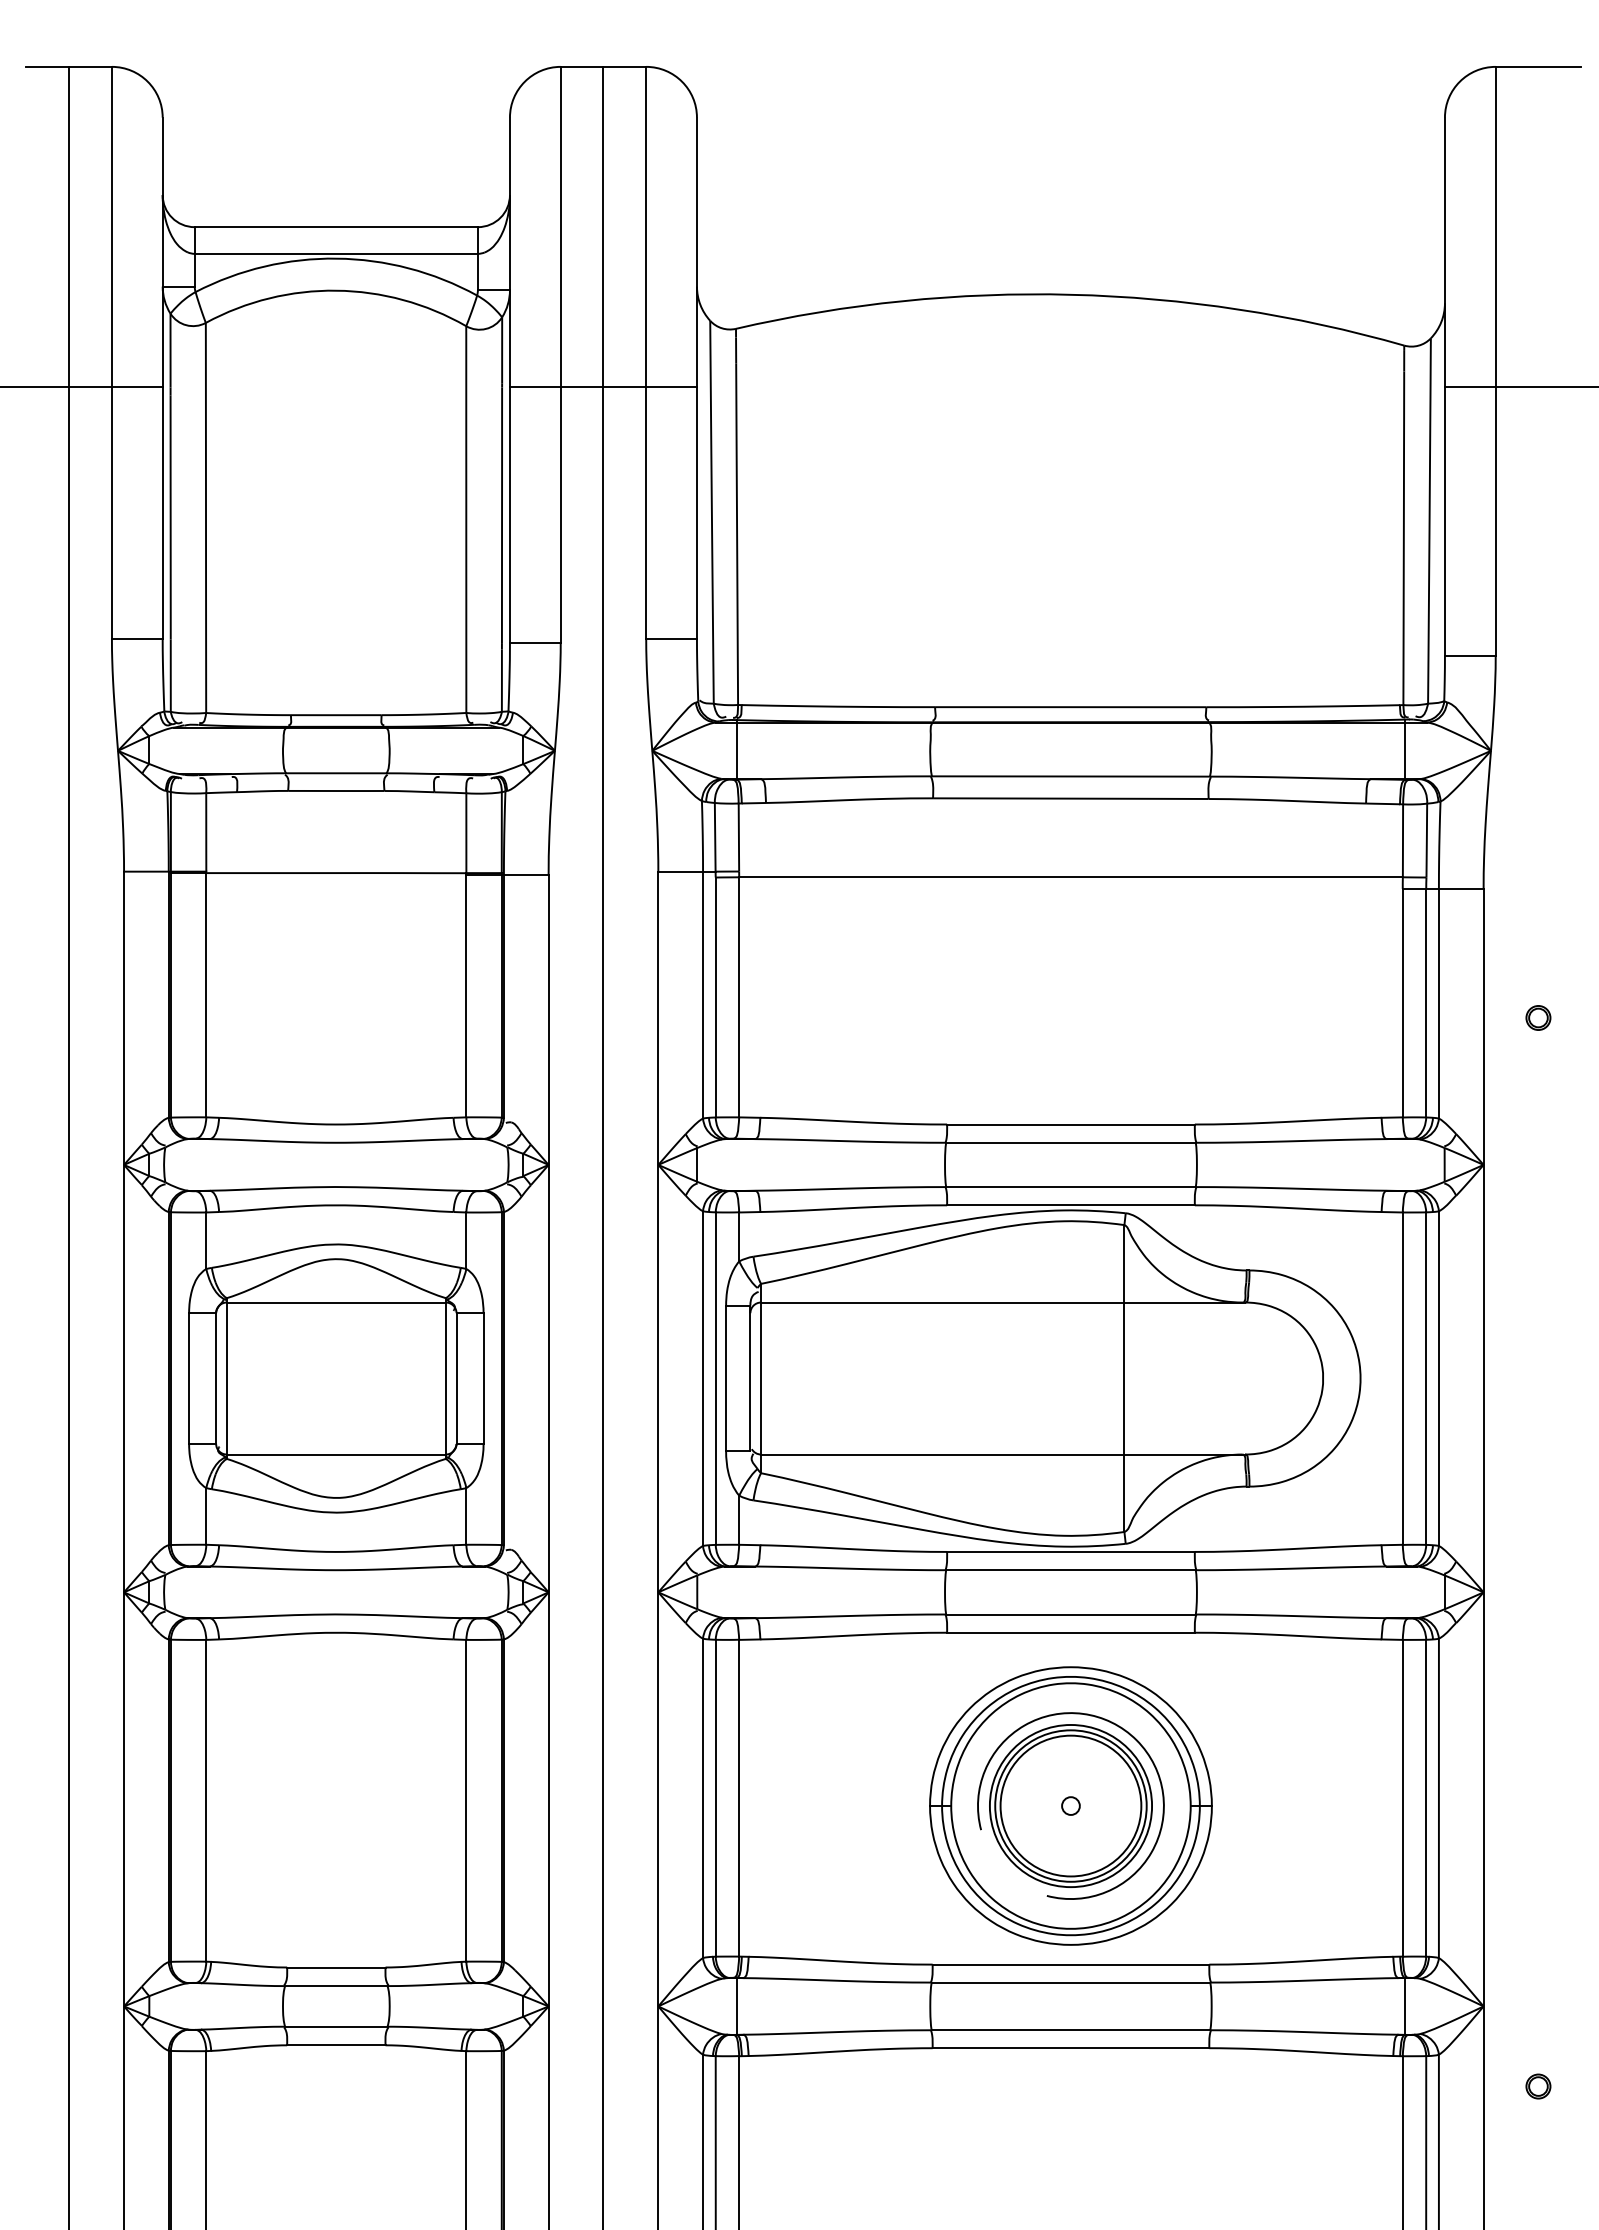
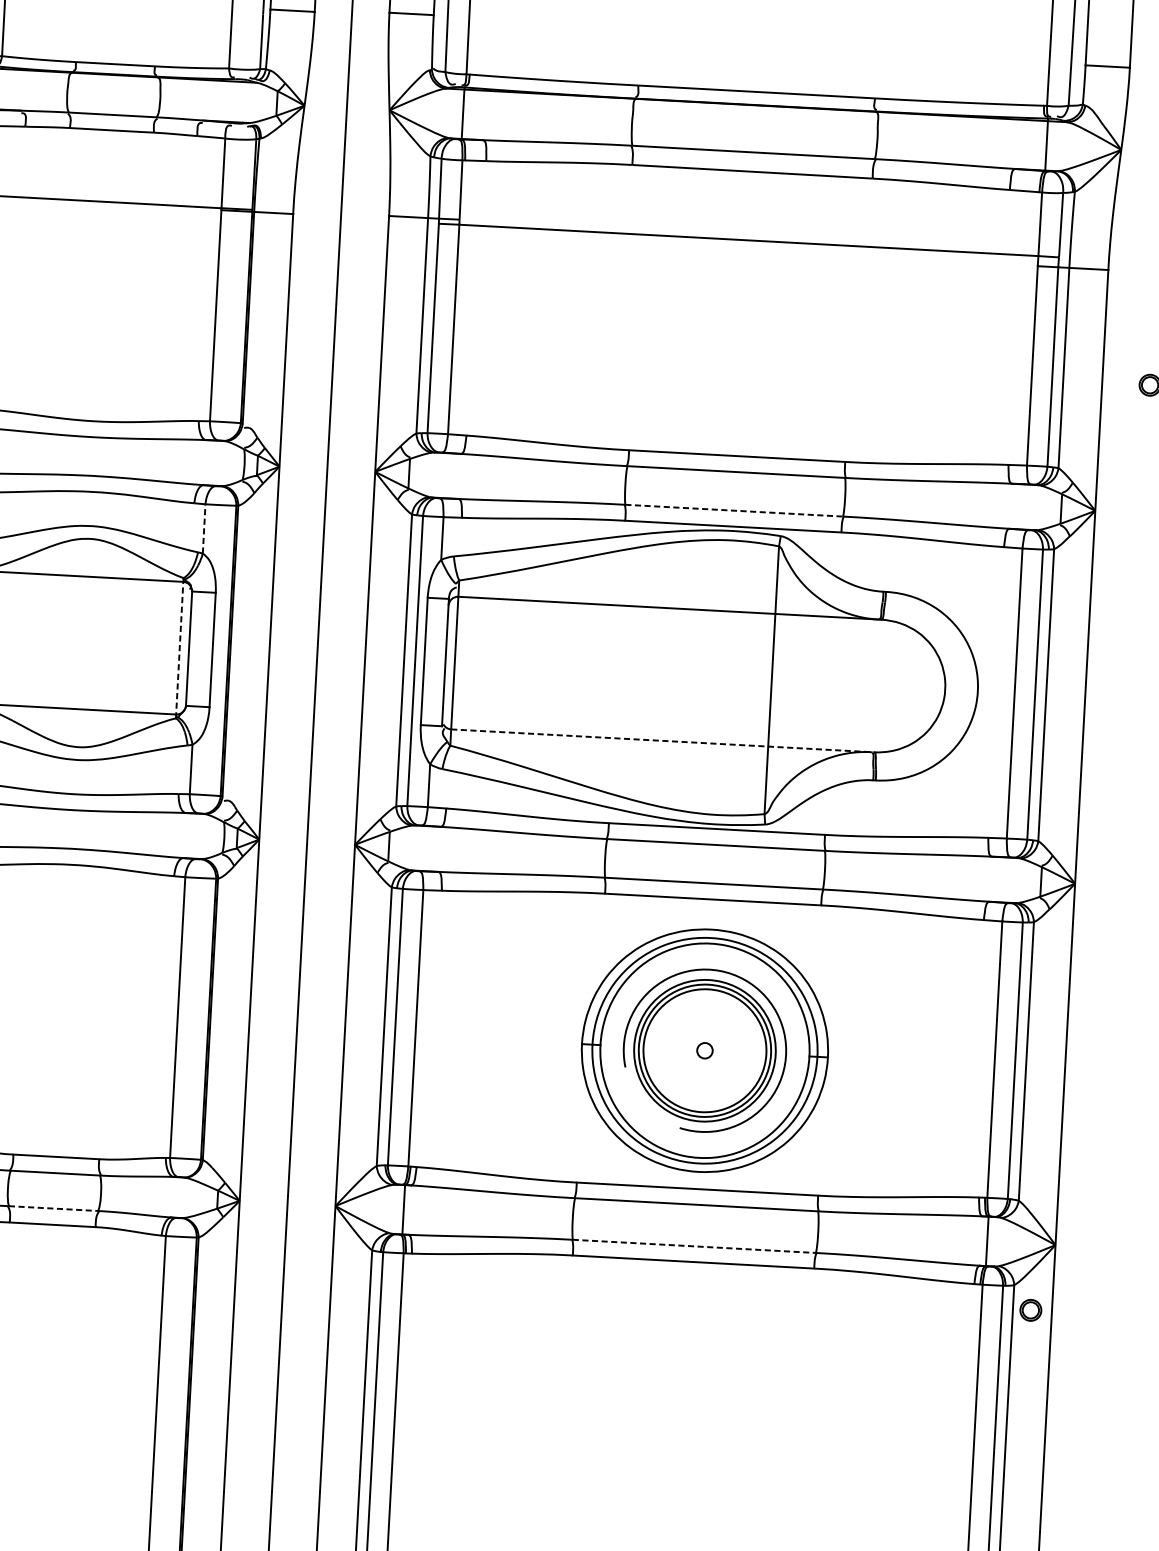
line: (1070, 1187) -> (733, 511), solid -> dashed
line: (466, 1240) -> (204, 528), solid -> dashed
line: (445, 1378) -> (179, 648), solid -> dashed
line: (1003, 1454) -> (662, 740), solid -> dashed
line: (336, 2026) -> (53, 1208), solid -> dashed
line: (1071, 2030) -> (694, 1246), solid -> dashed
part: (1538, 2086) -> (1030, 1310), moved

